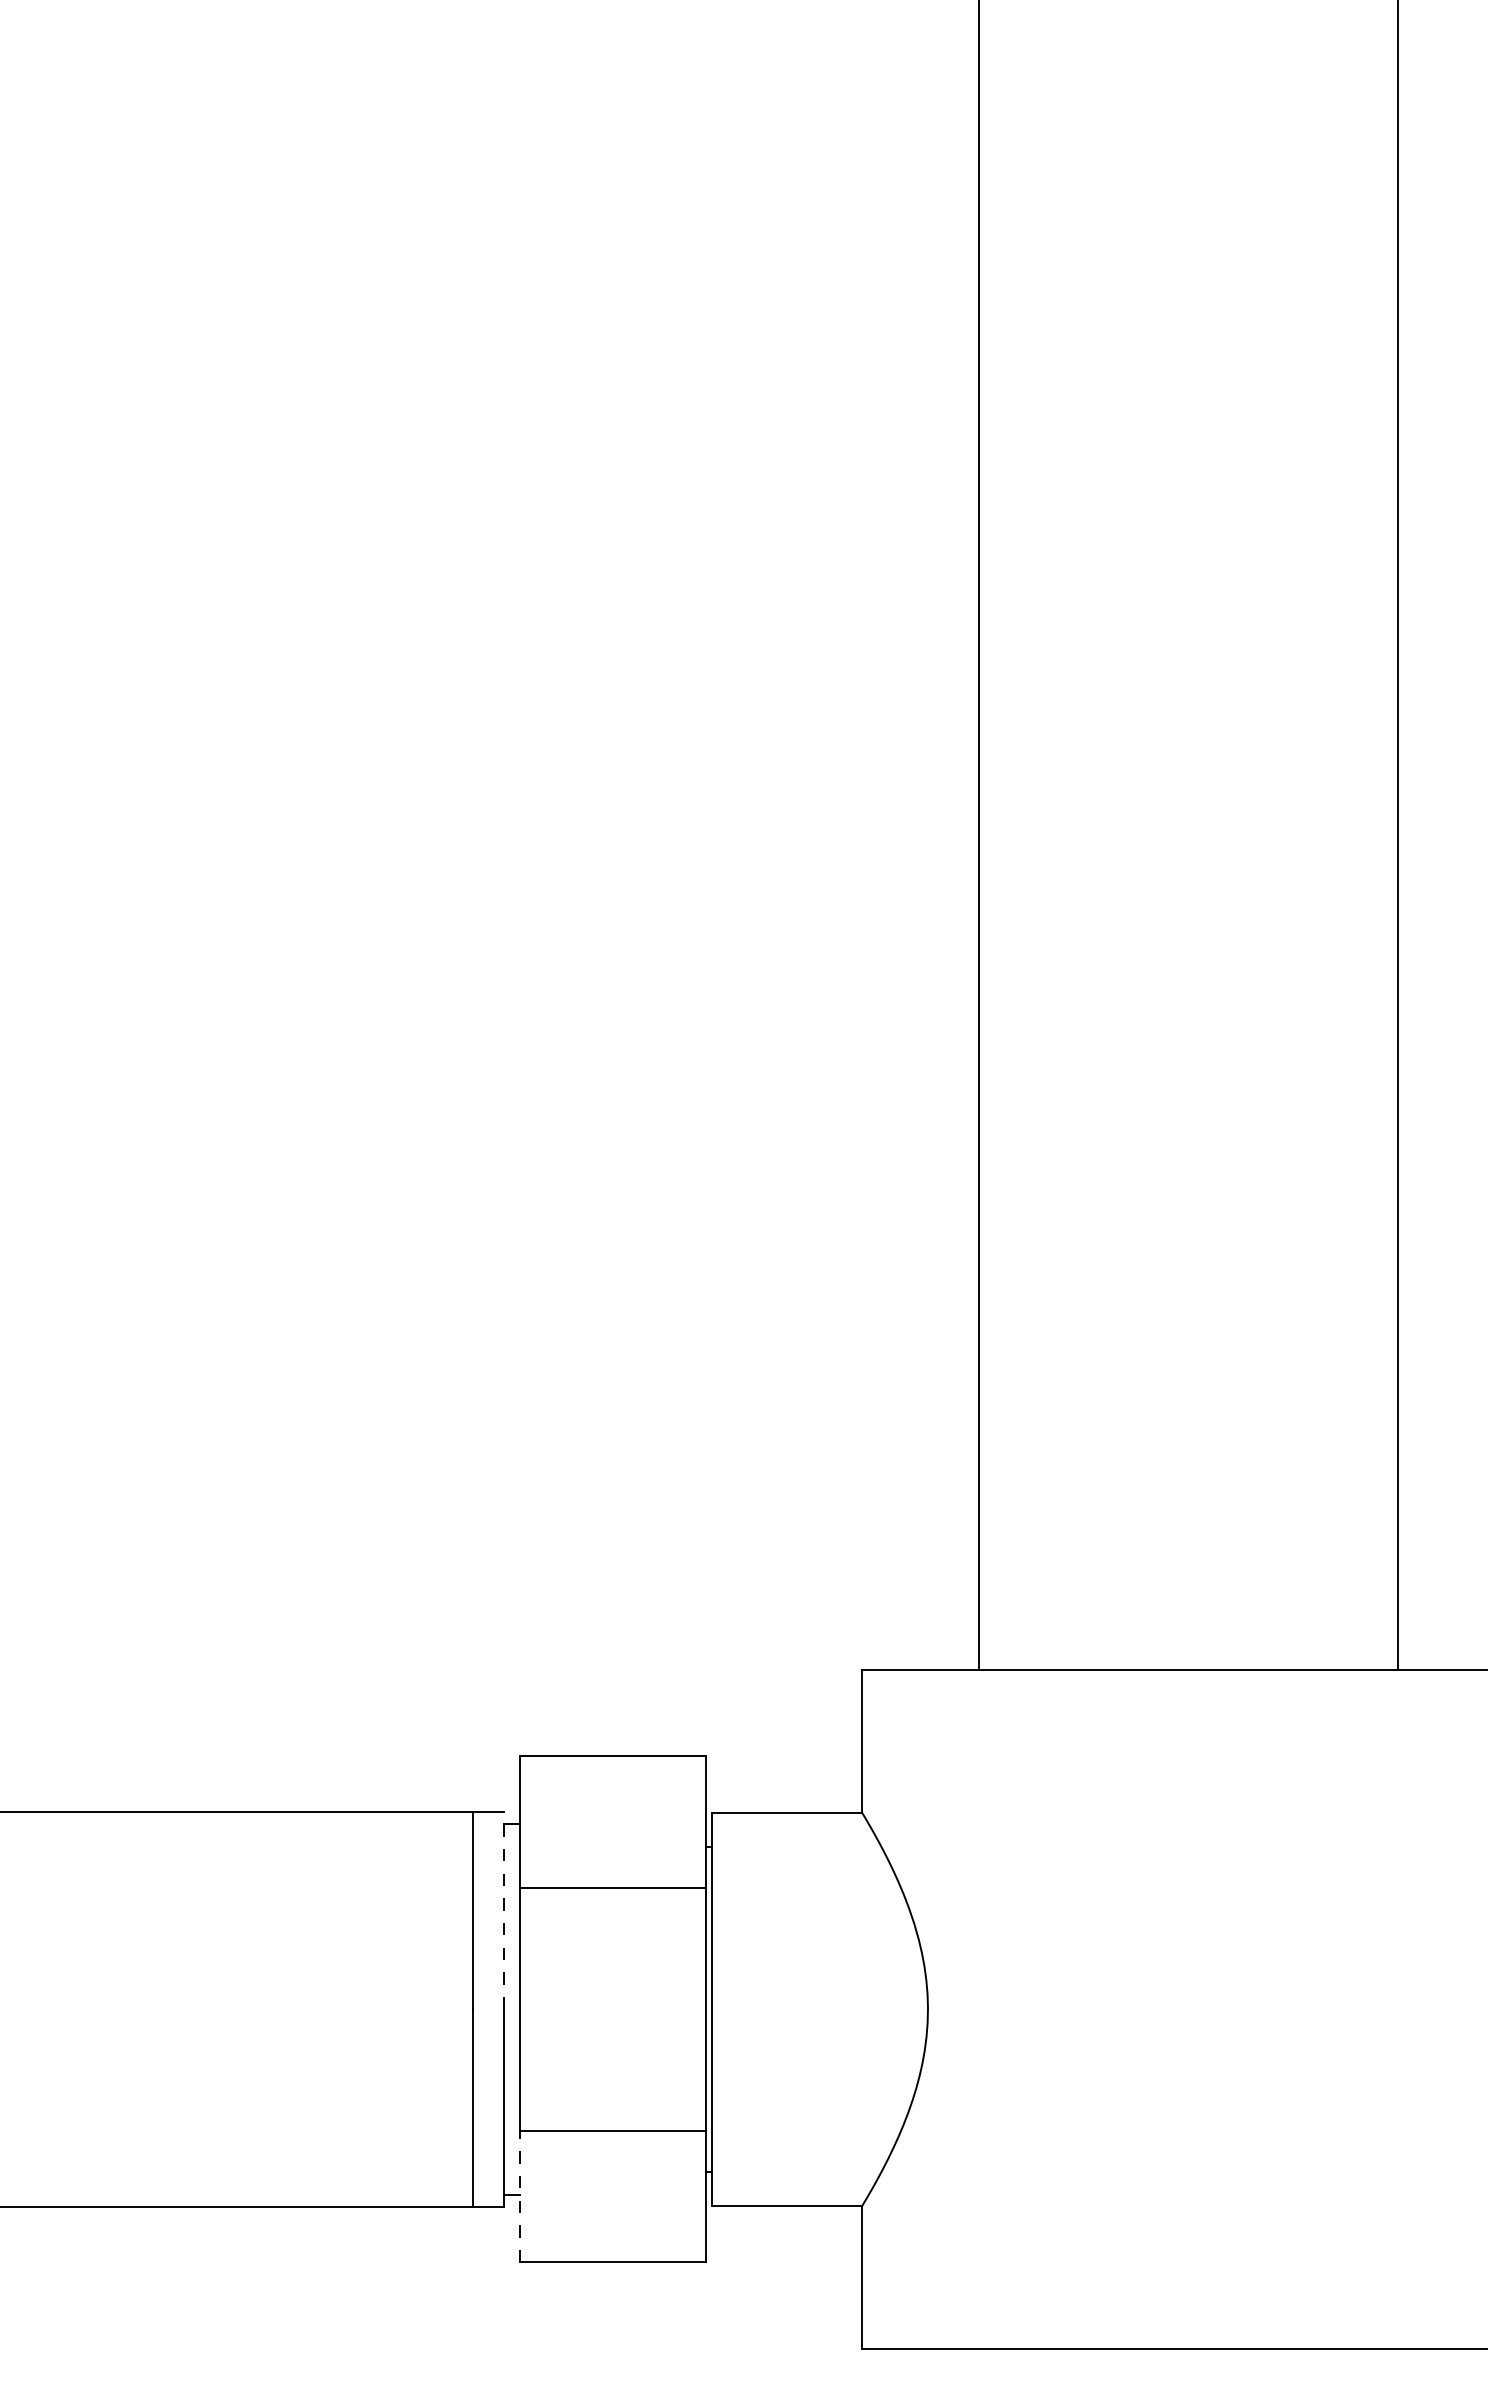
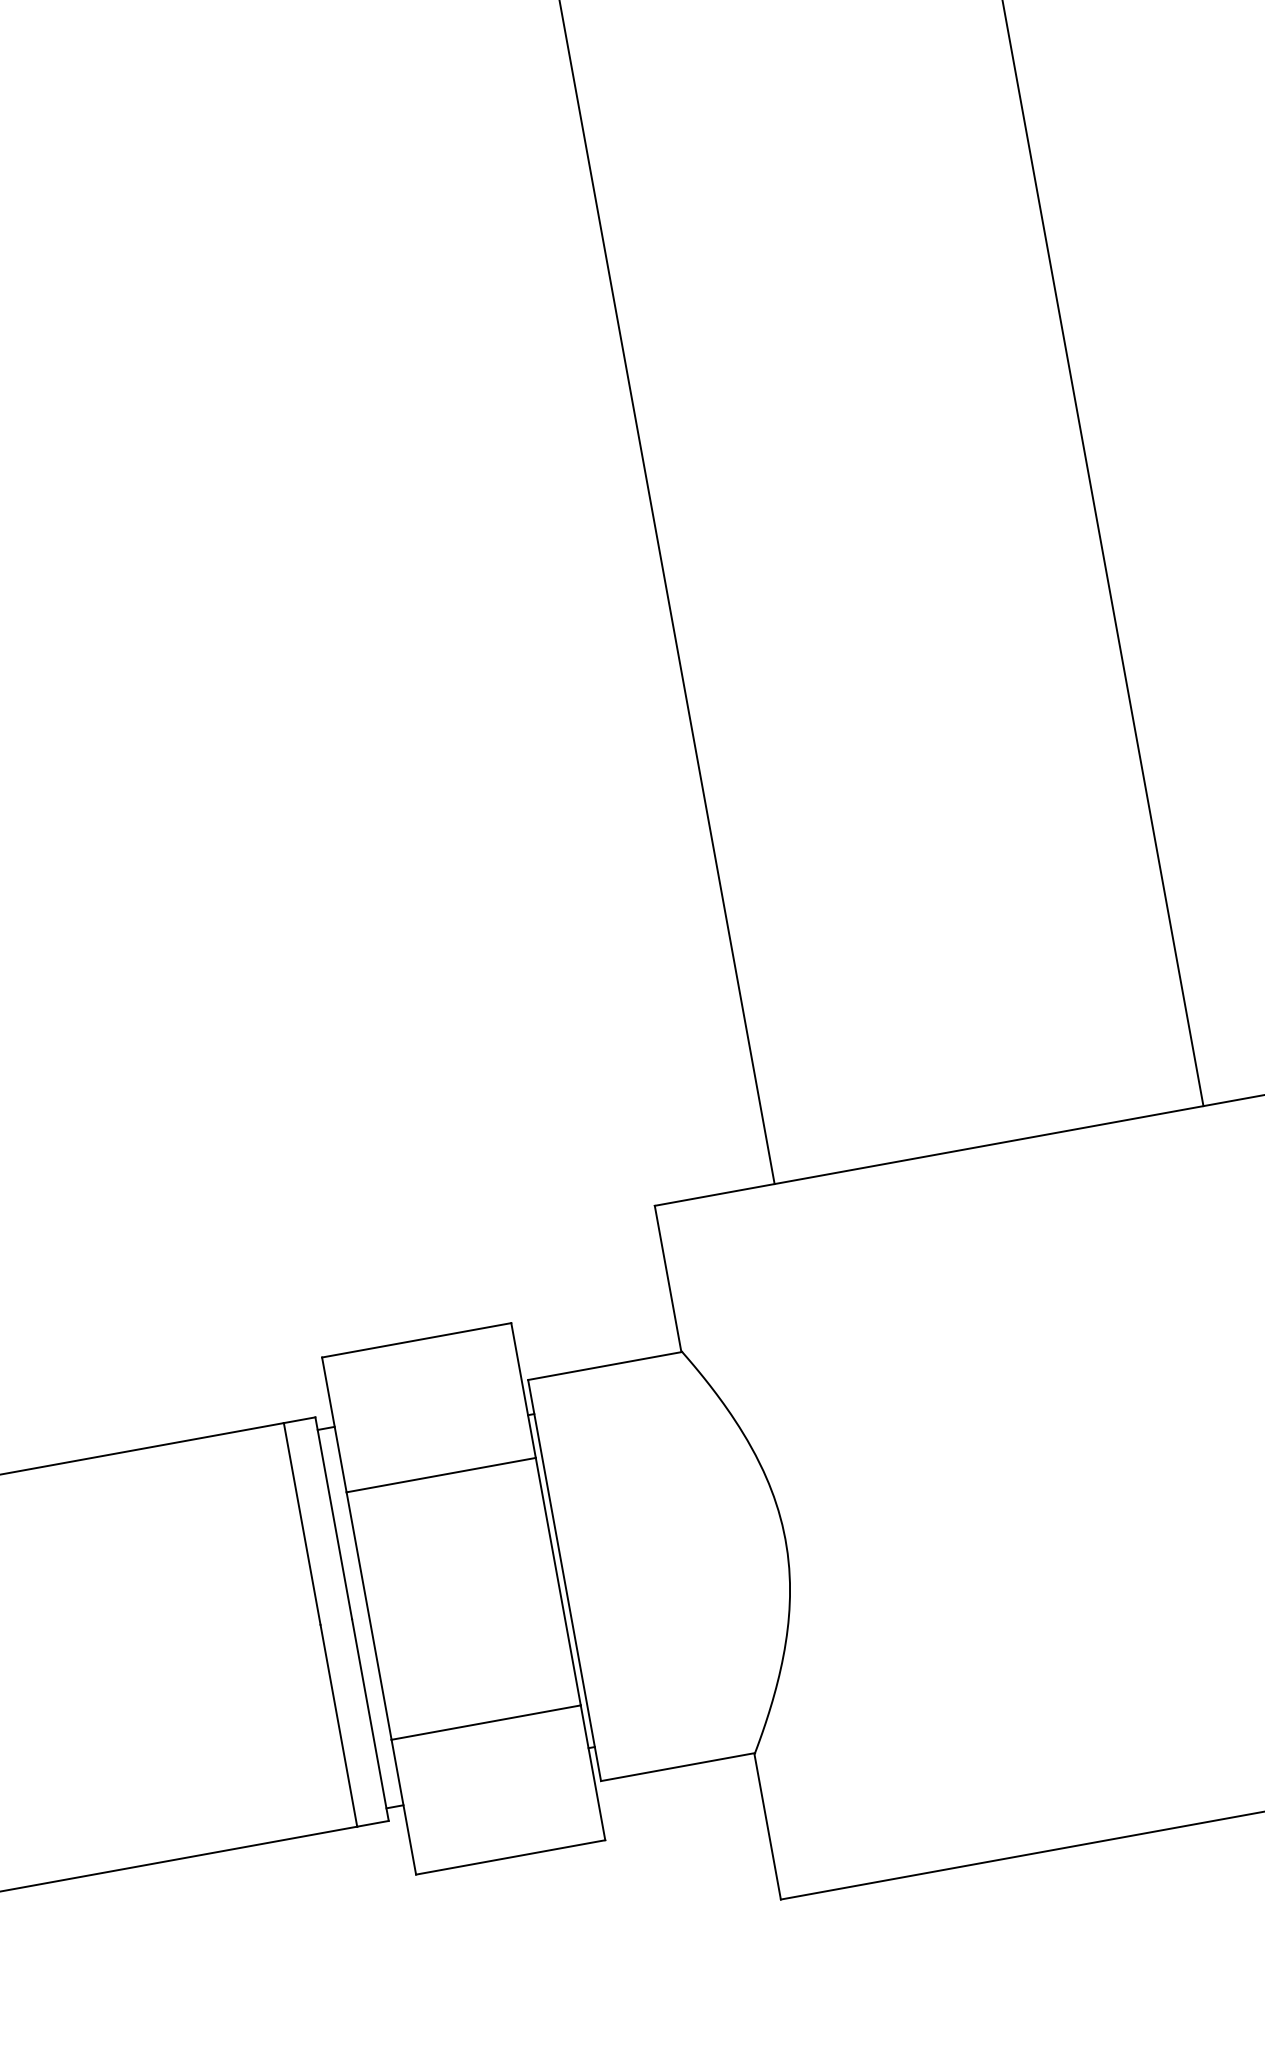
line: (503, 1910) -> (333, 1518), dashed -> solid
line: (520, 2196) -> (403, 1807), dashed -> solid

